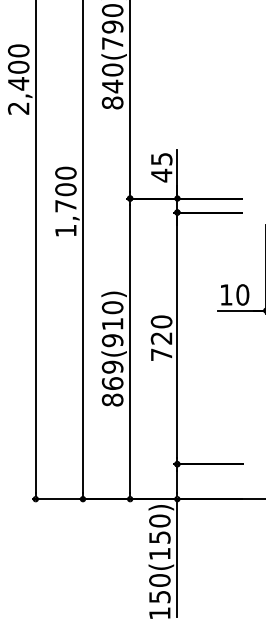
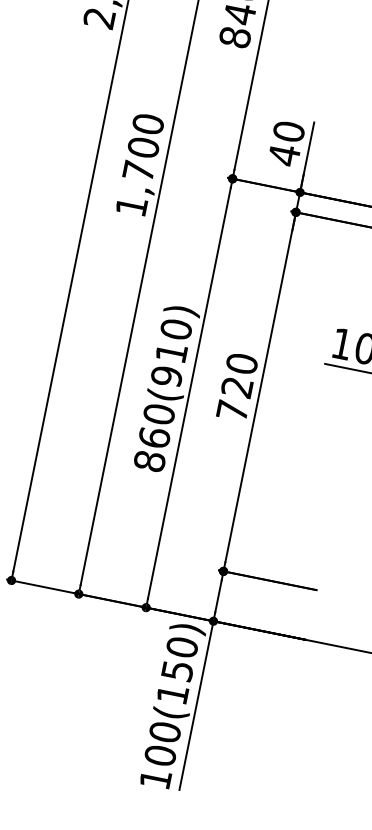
text: (161, 158) -> (288, 130), 45 -> 40
text: (112, 366) -> (159, 413), 869(910) -> 860(910)
text: (159, 596) -> (160, 754), 150(150) -> 100(150)

